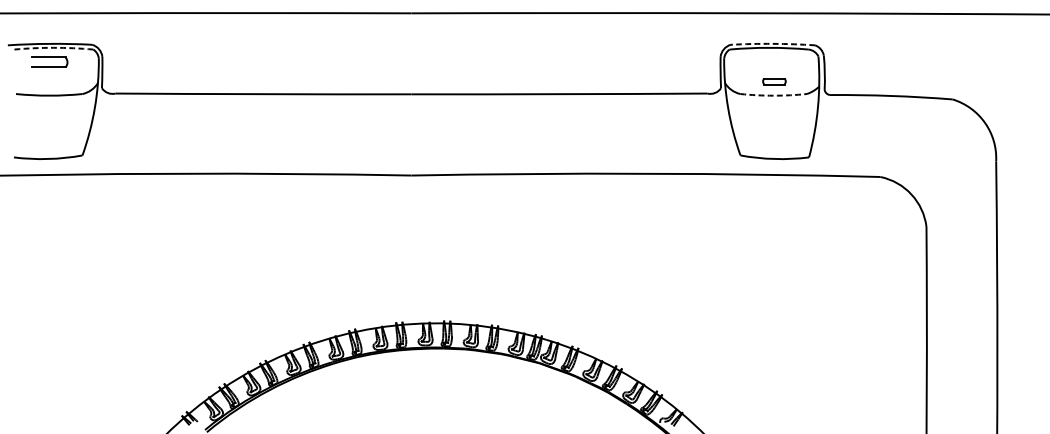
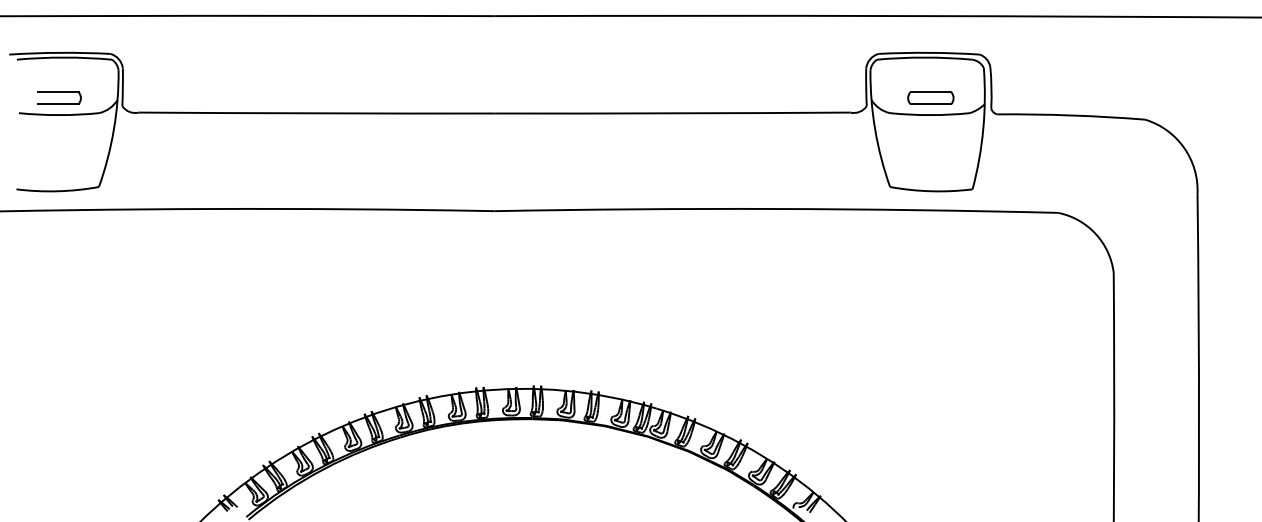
arc: (773, 43) -> (929, 52), dashed -> solid
arc: (53, 47) -> (64, 57), dashed -> solid
part: (49, 61) -> (59, 97), moved
part: (774, 81) -> (930, 97), size x1.67
arc: (773, 95) -> (929, 115), dashed -> solid

